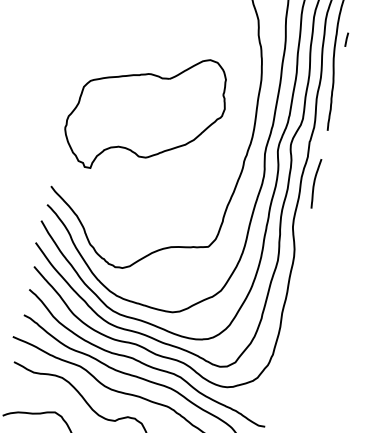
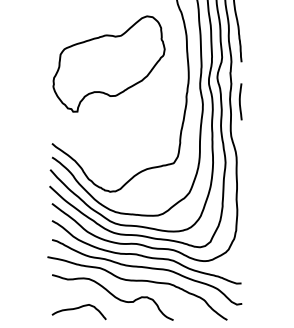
part: (145, 112) -> (108, 63), moved

